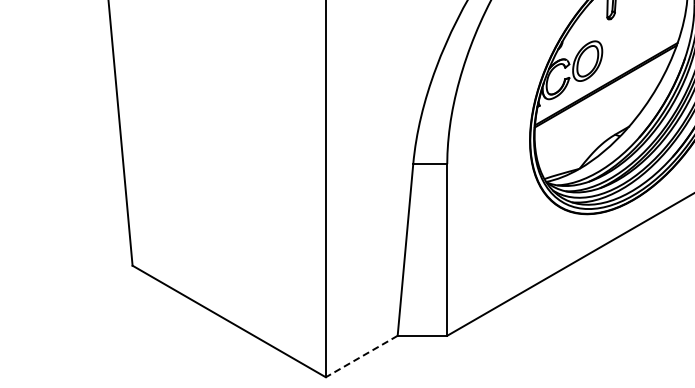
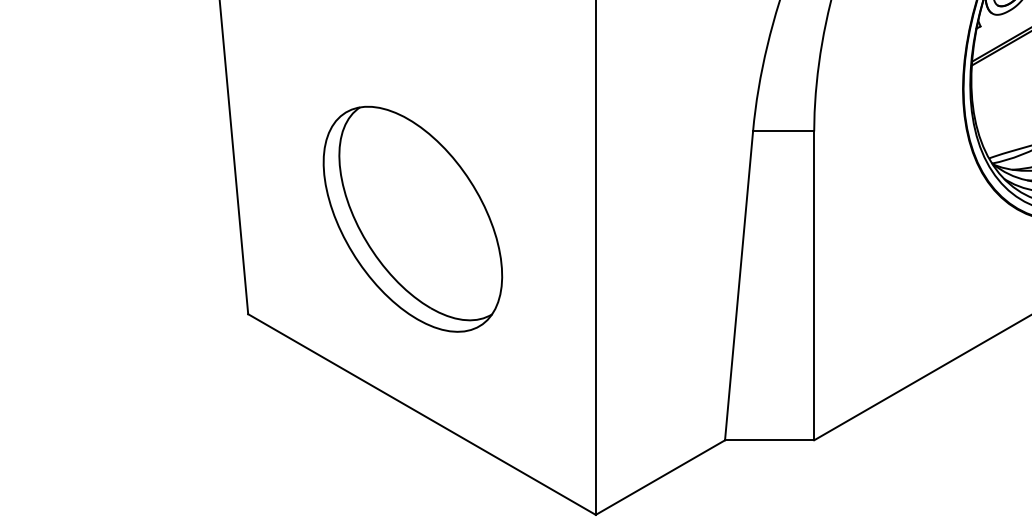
part: (223, 212) -> (411, 218), added
line: (361, 356) -> (659, 477), dashed -> solid

